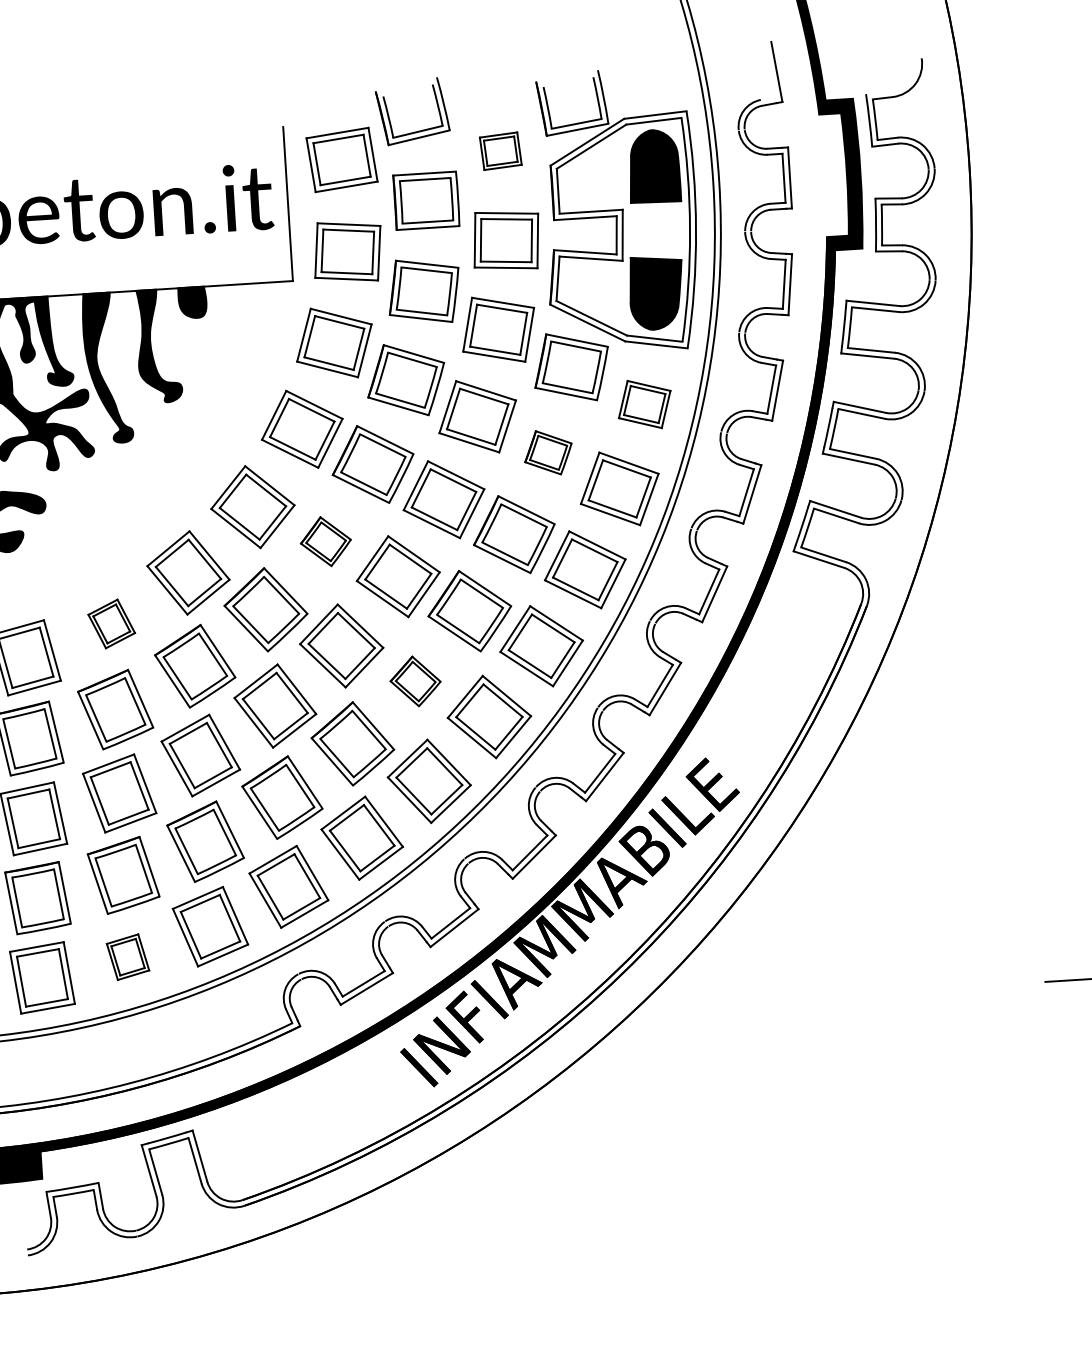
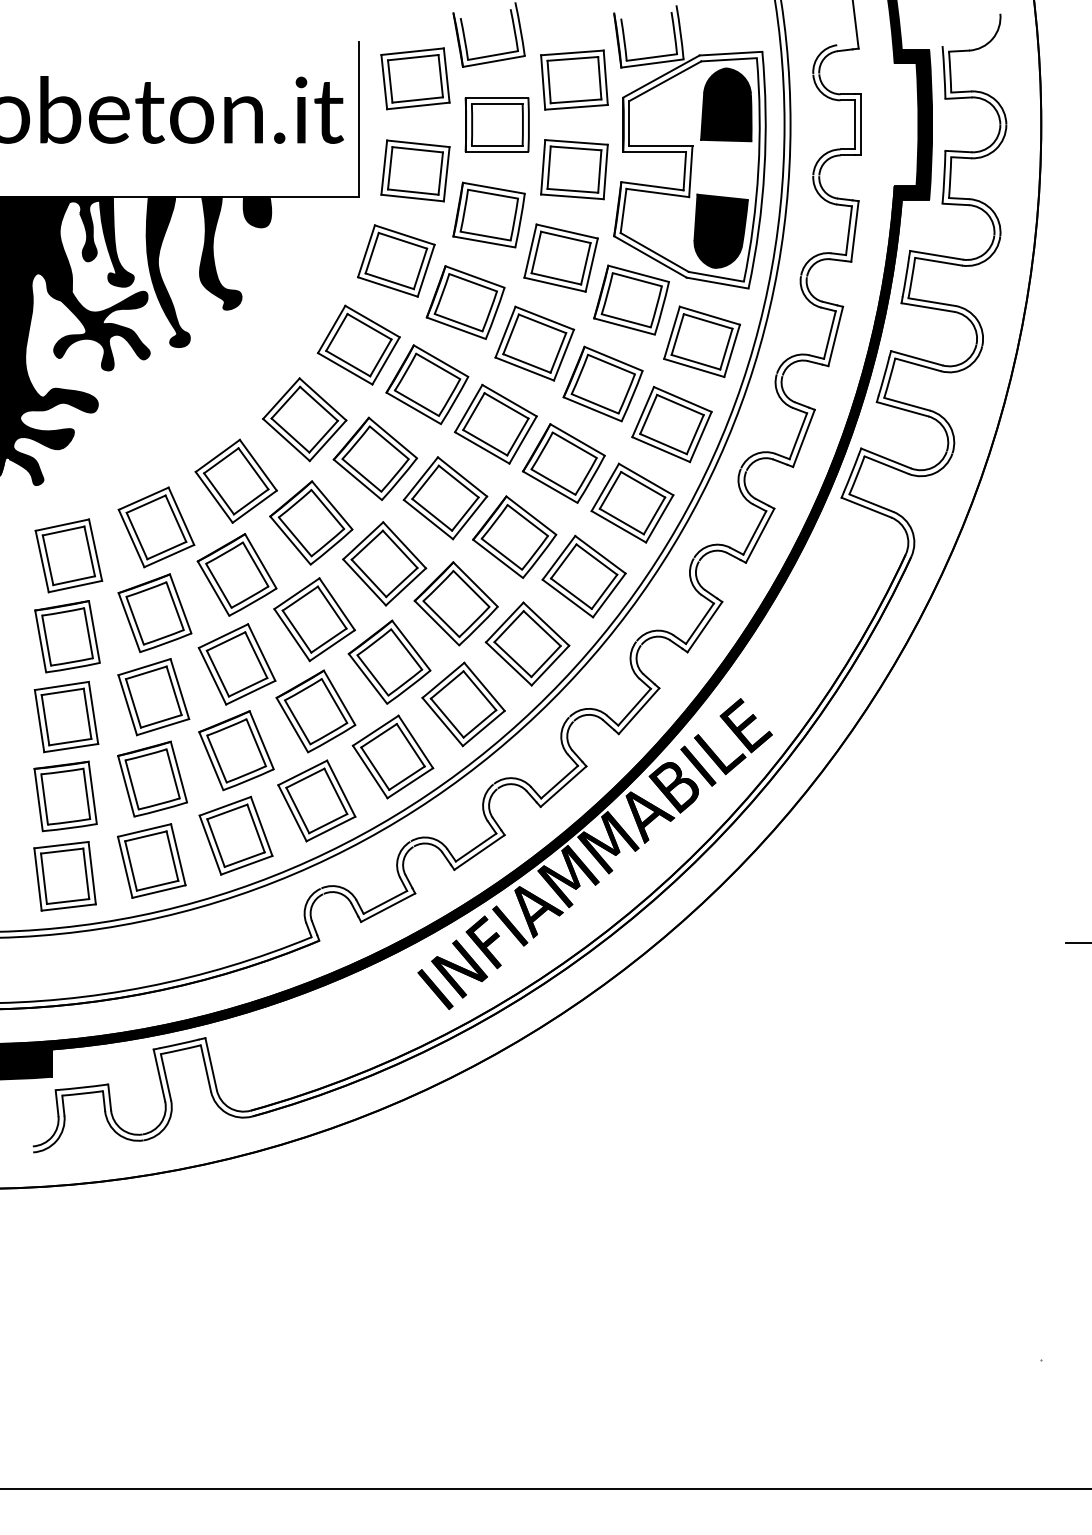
part: (500, 150) -> (574, 79), size x1.67
part: (644, 404) -> (702, 341), size x1.43
part: (547, 452) -> (602, 383), size x1.67
part: (325, 541) -> (375, 458), size x1.67
part: (111, 624) -> (156, 527), size x1.67
part: (414, 681) -> (455, 603), size x1.67
part: (127, 956) -> (151, 860), size x1.67

